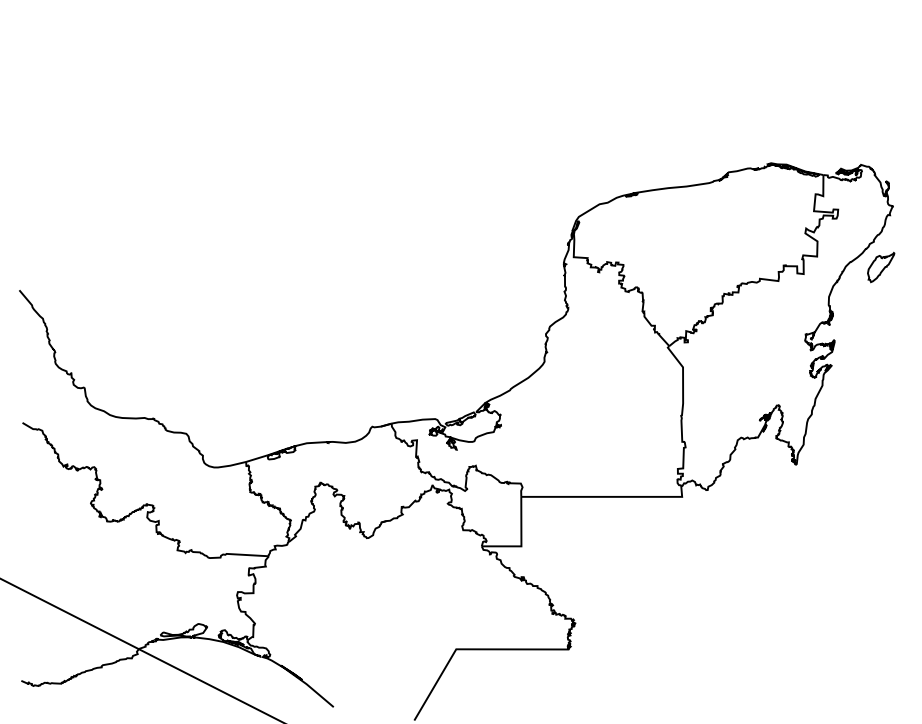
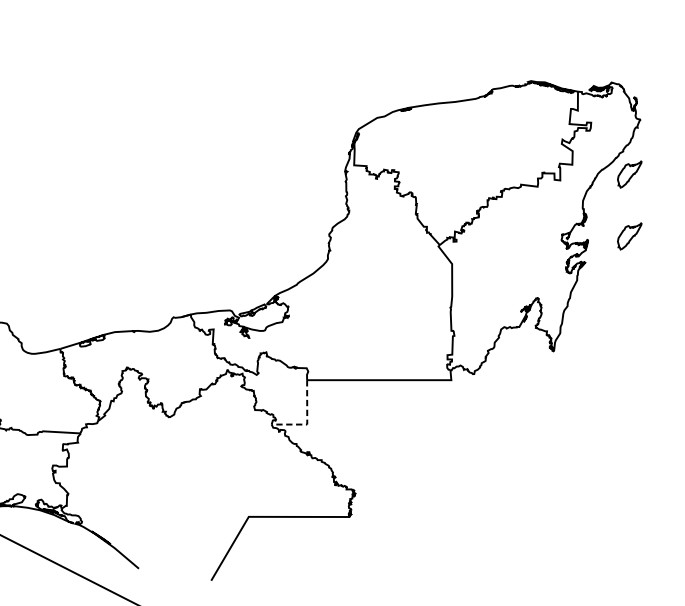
part: (881, 336) -> (630, 236), added
line: (521, 542) -> (307, 421), solid -> dashed

